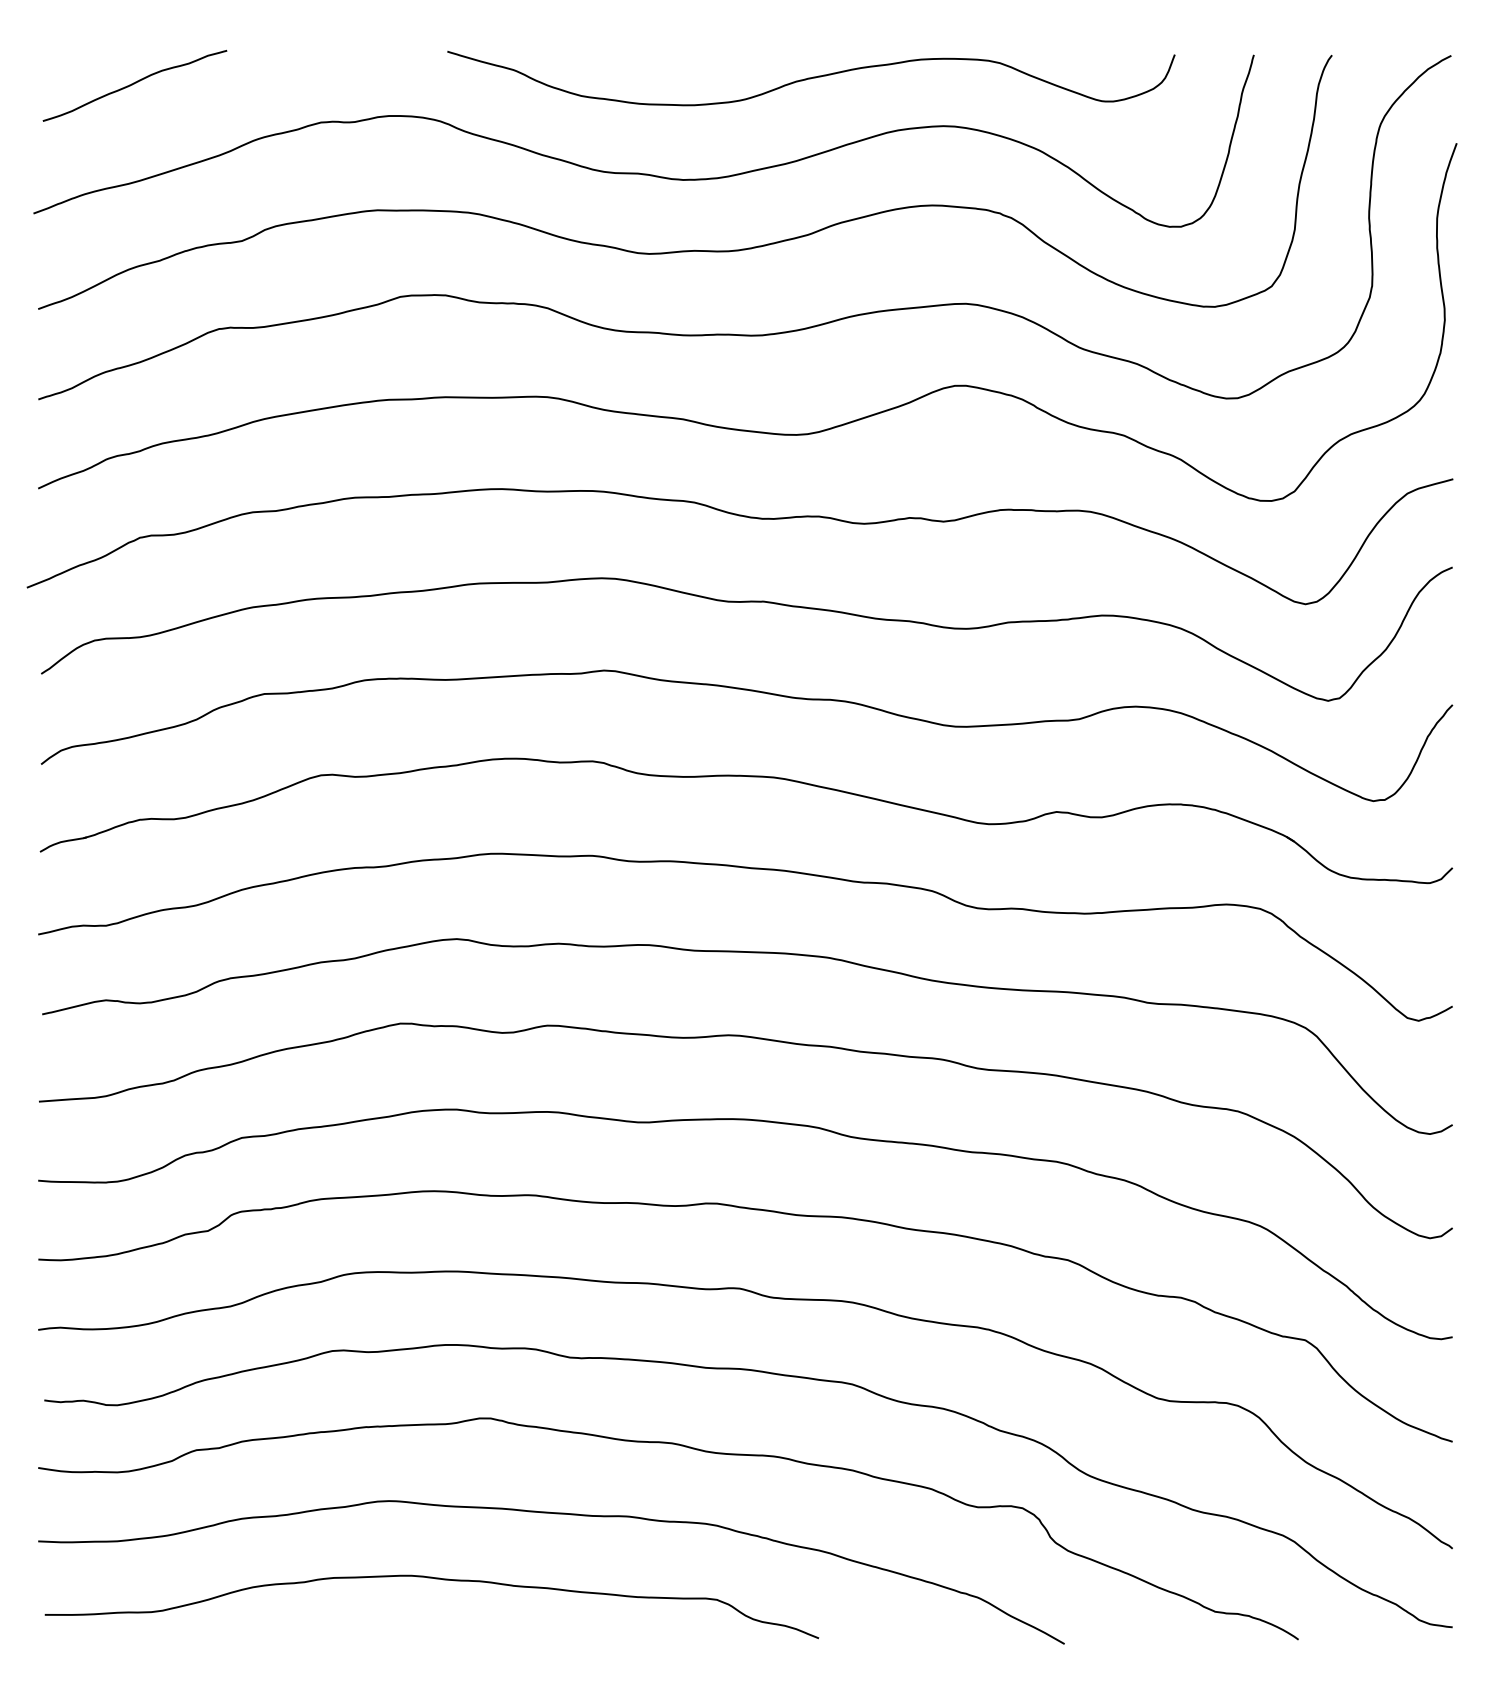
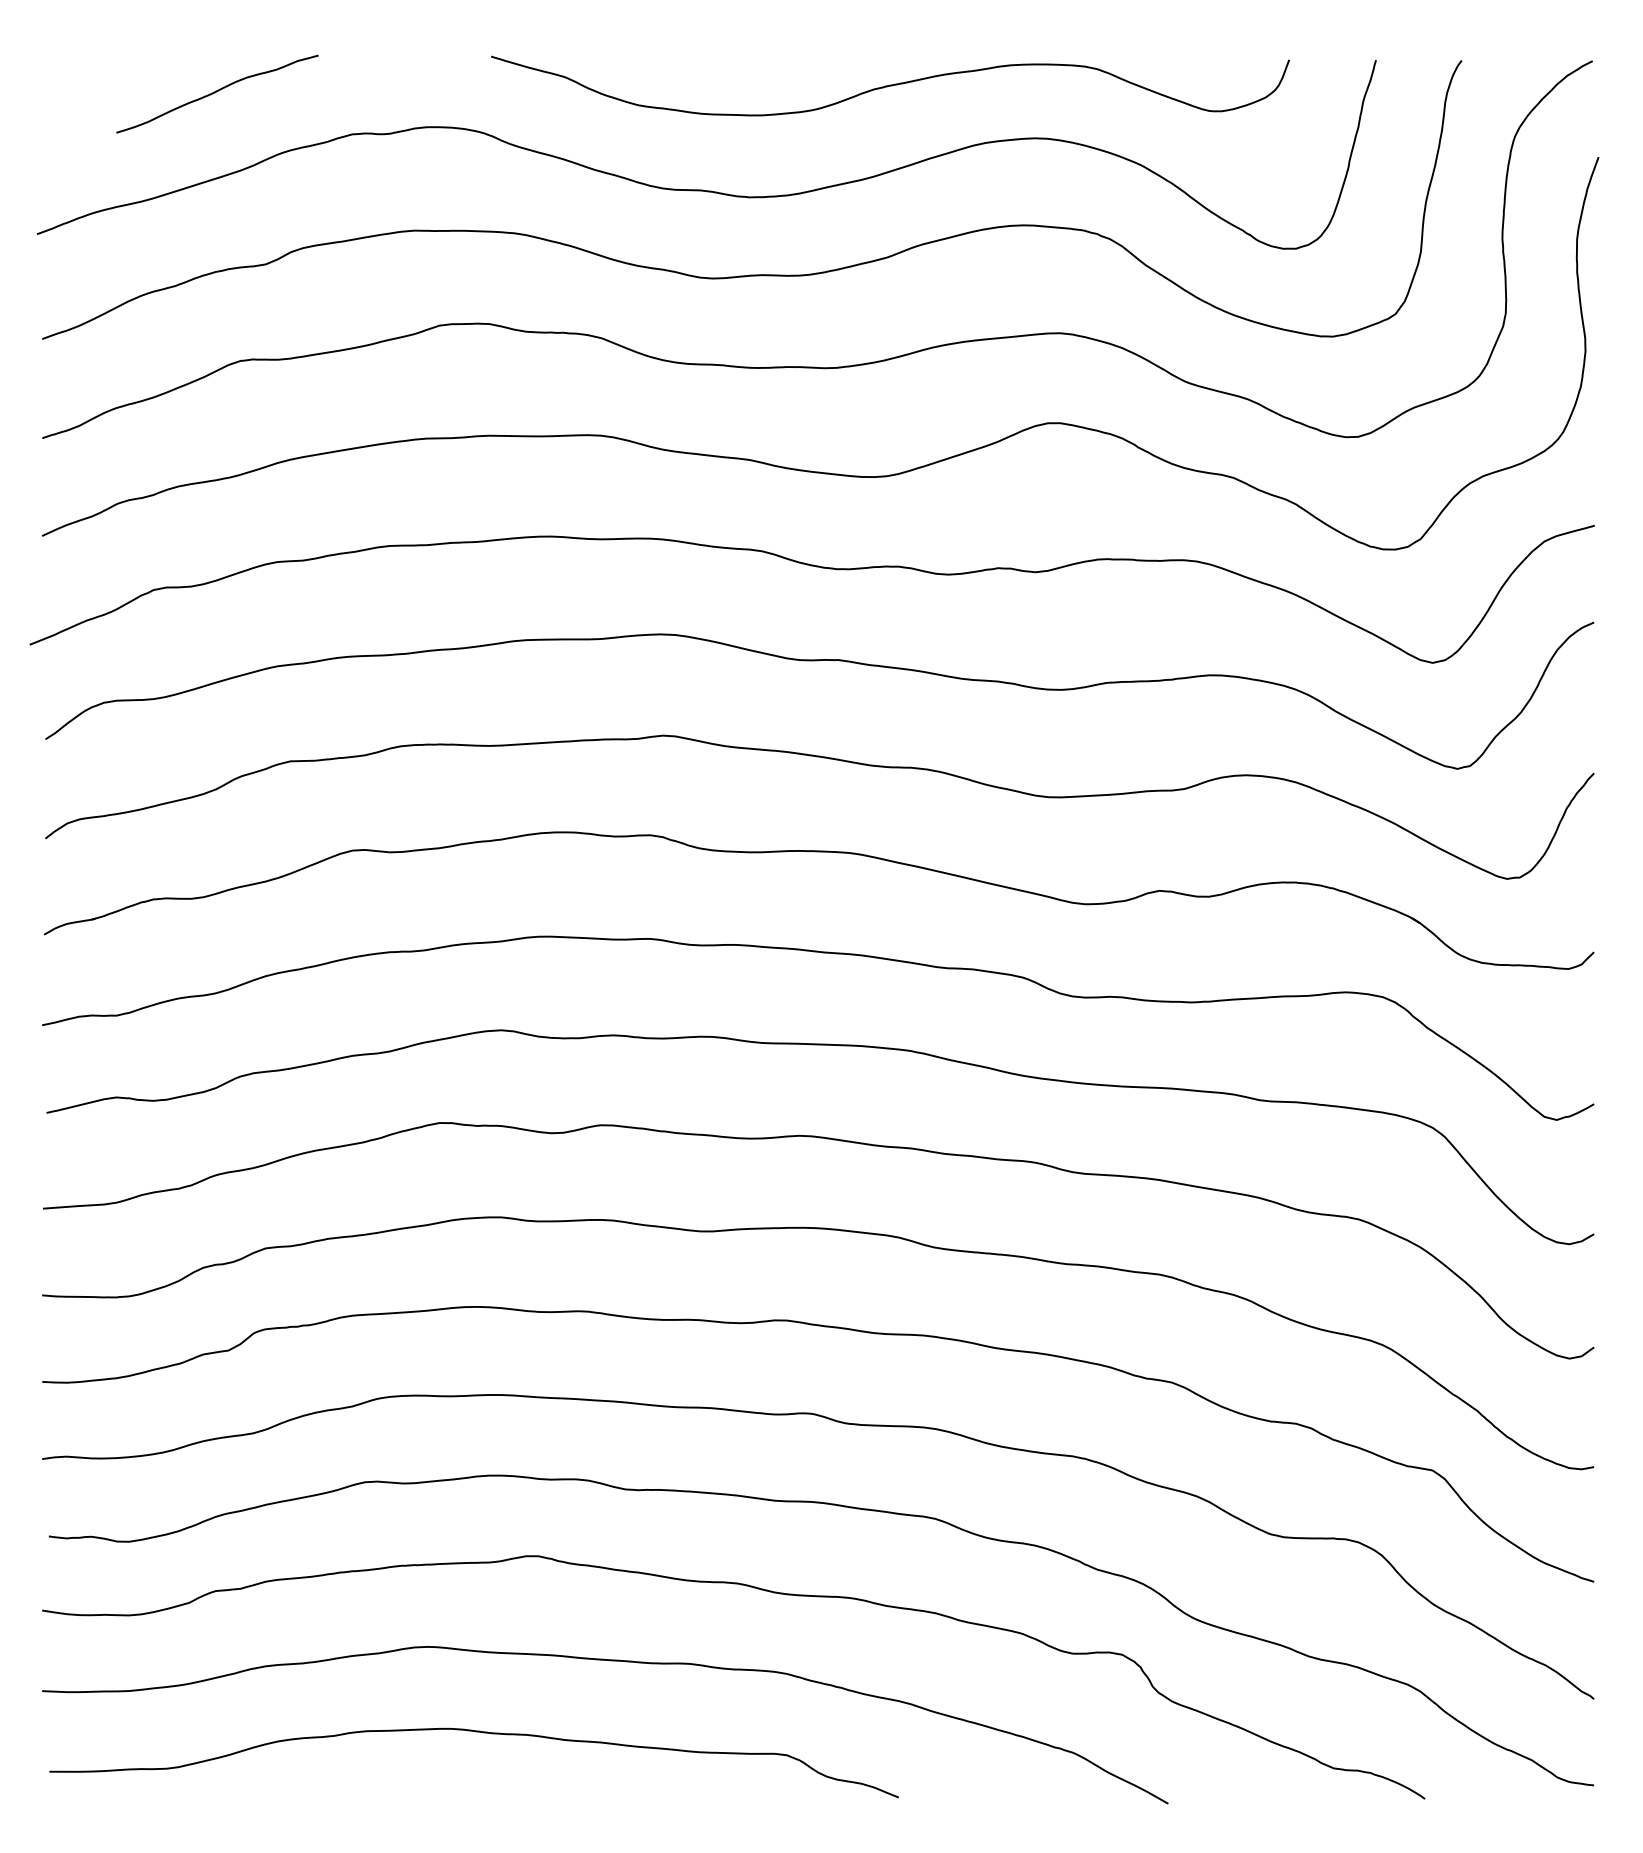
curve: (134, 84) -> (216, 92), moved

